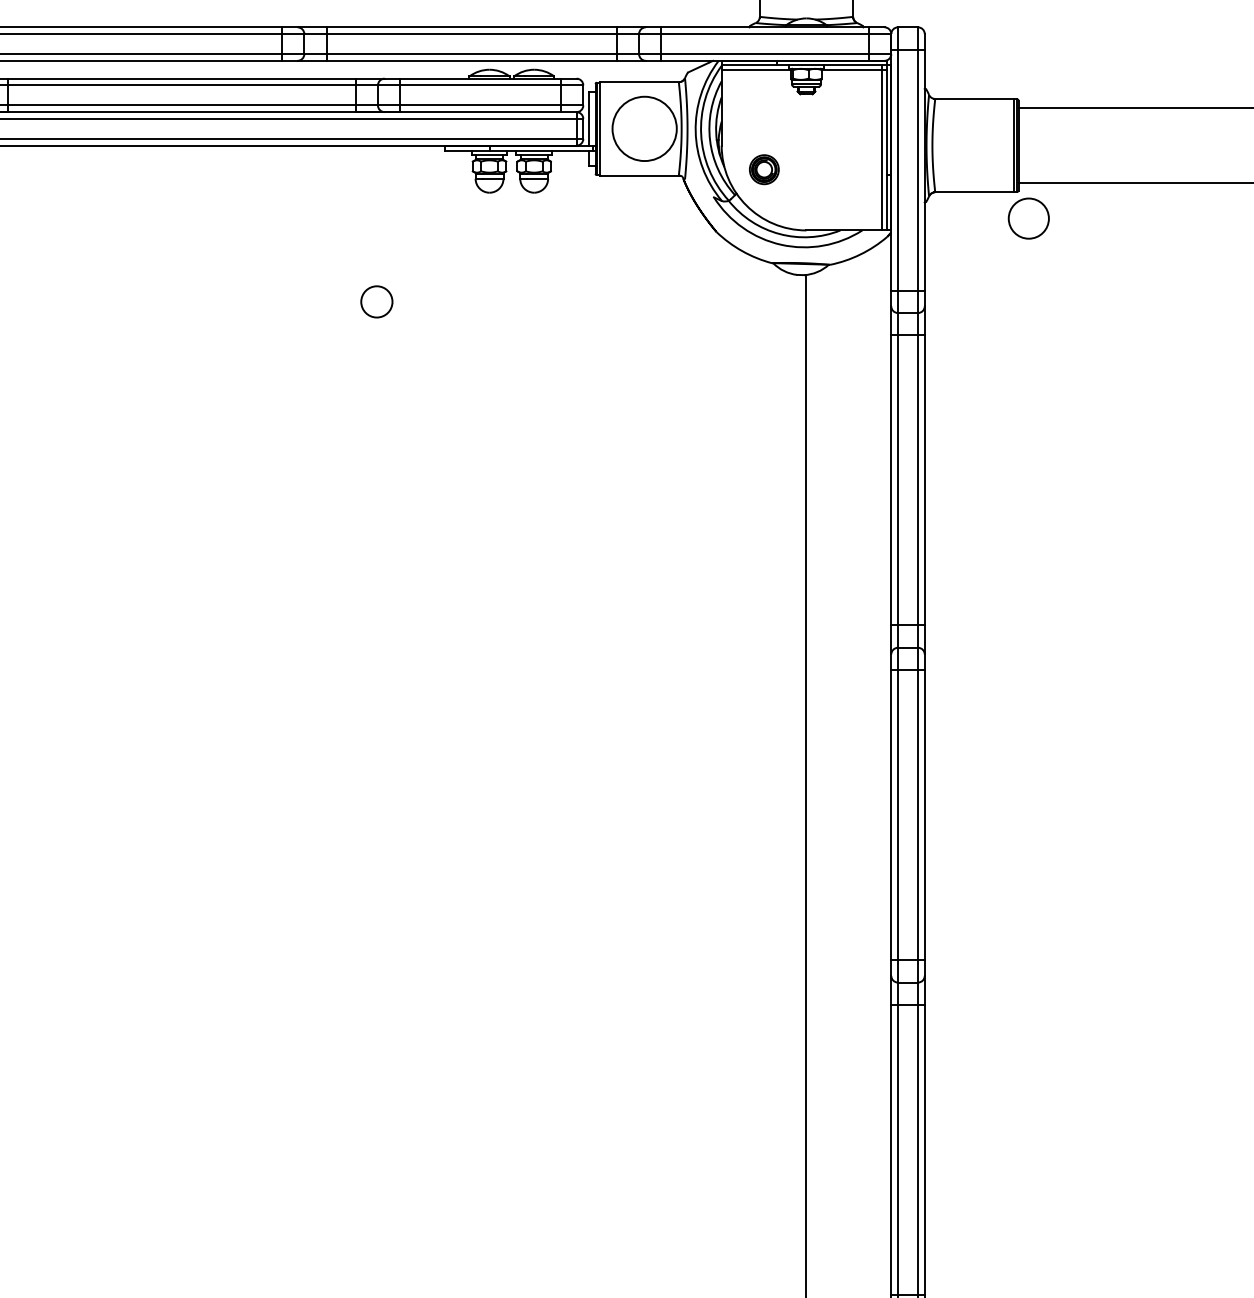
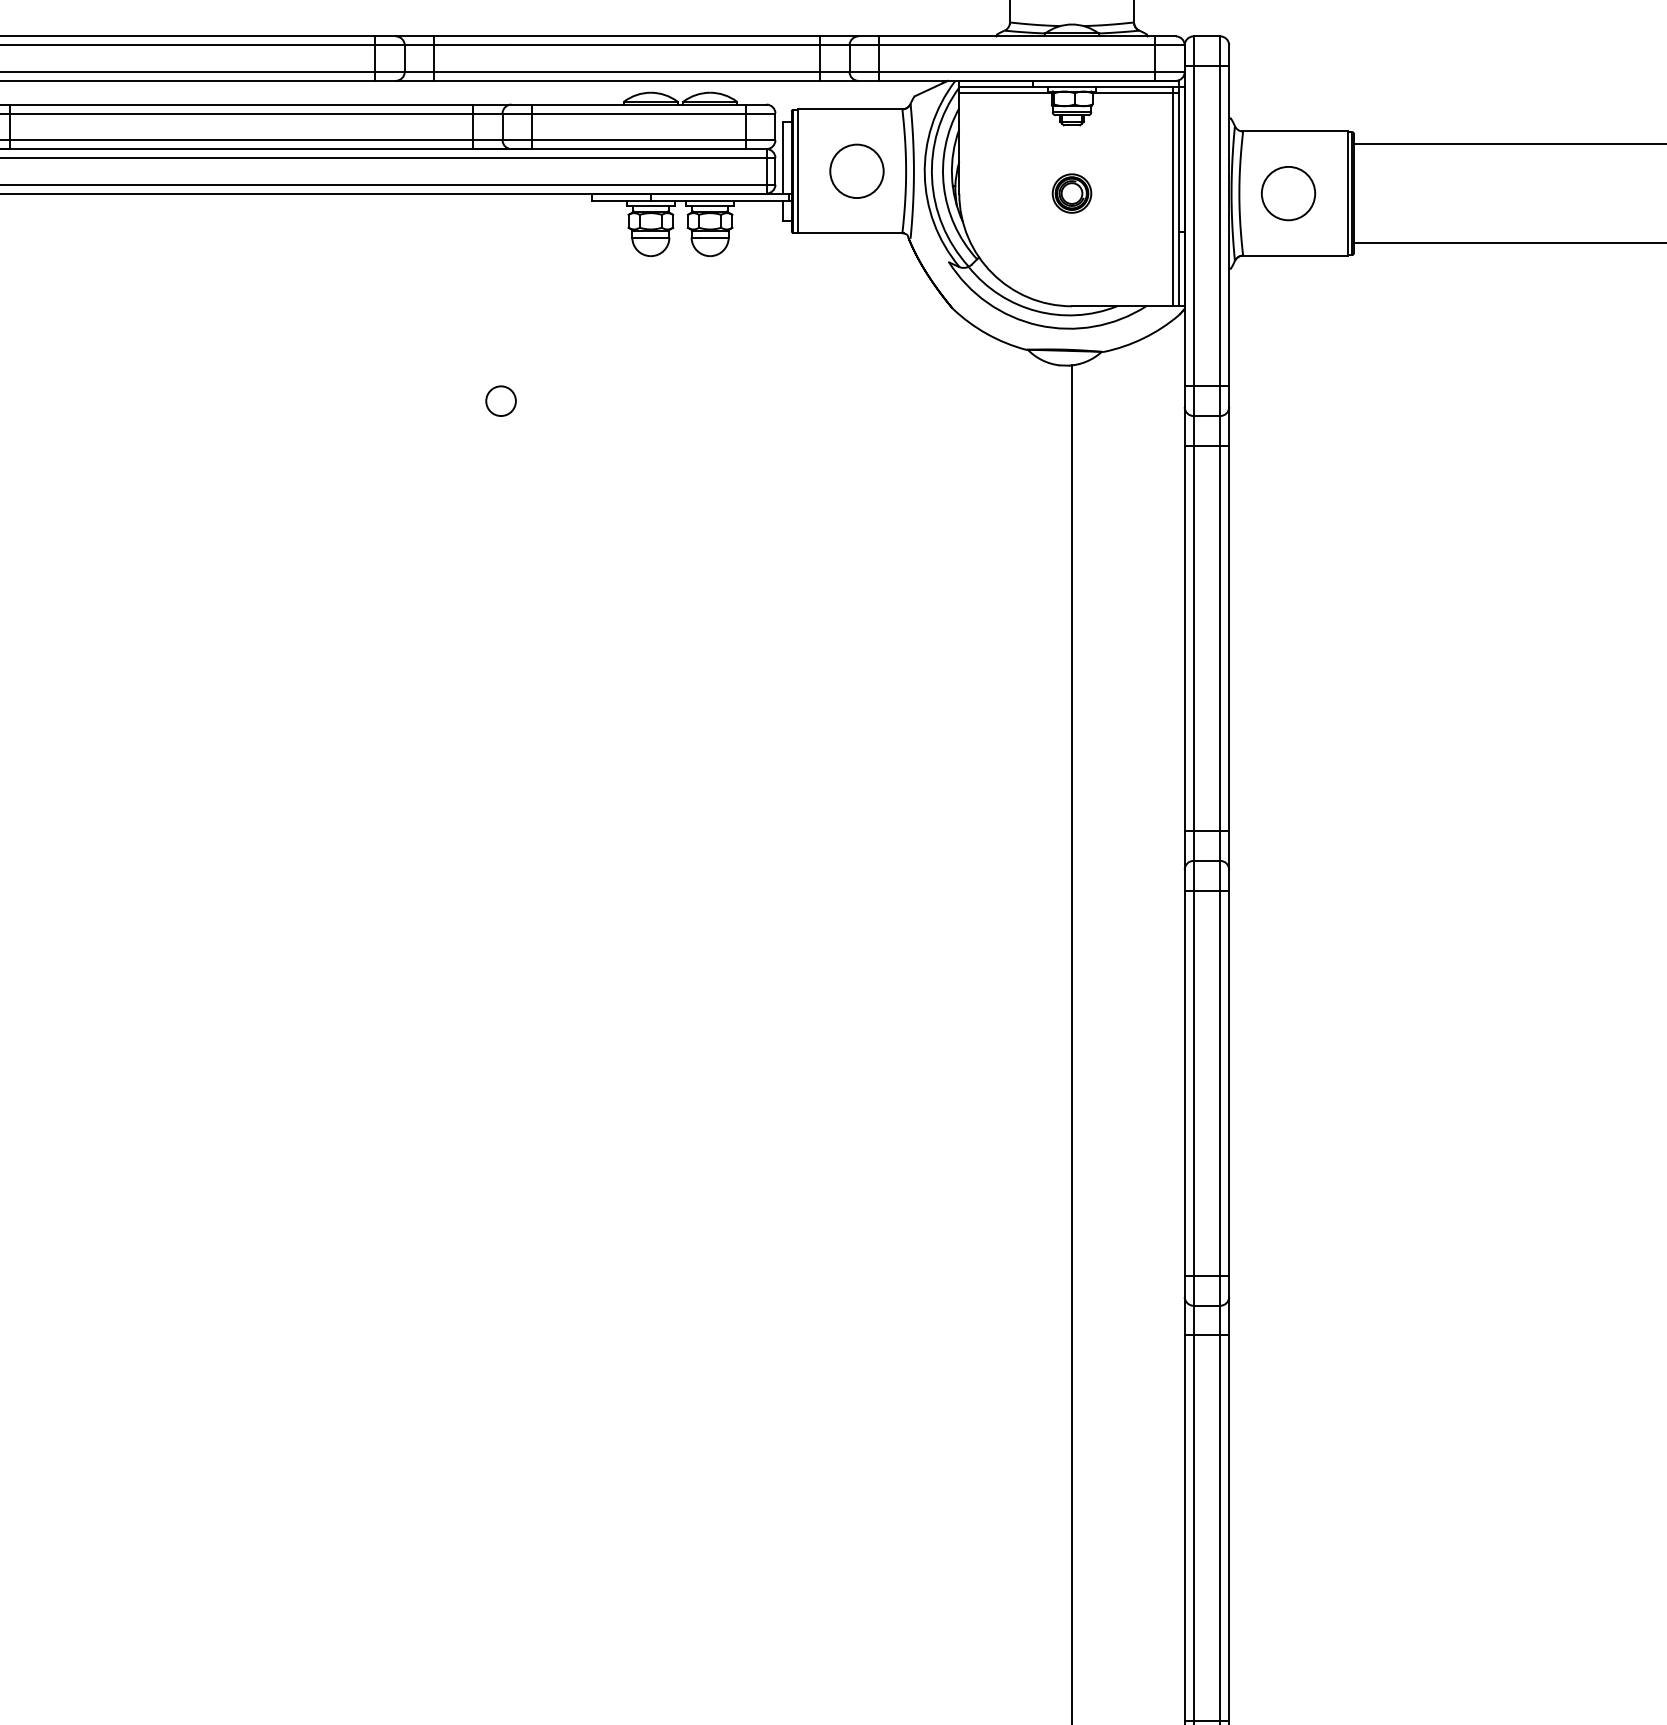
circle: (644, 129) -> (856, 171), size x0.62
part: (763, 169) -> (1071, 193), moved
circle: (1028, 218) -> (1288, 193), moved
circle: (376, 301) -> (500, 400), size x0.71

